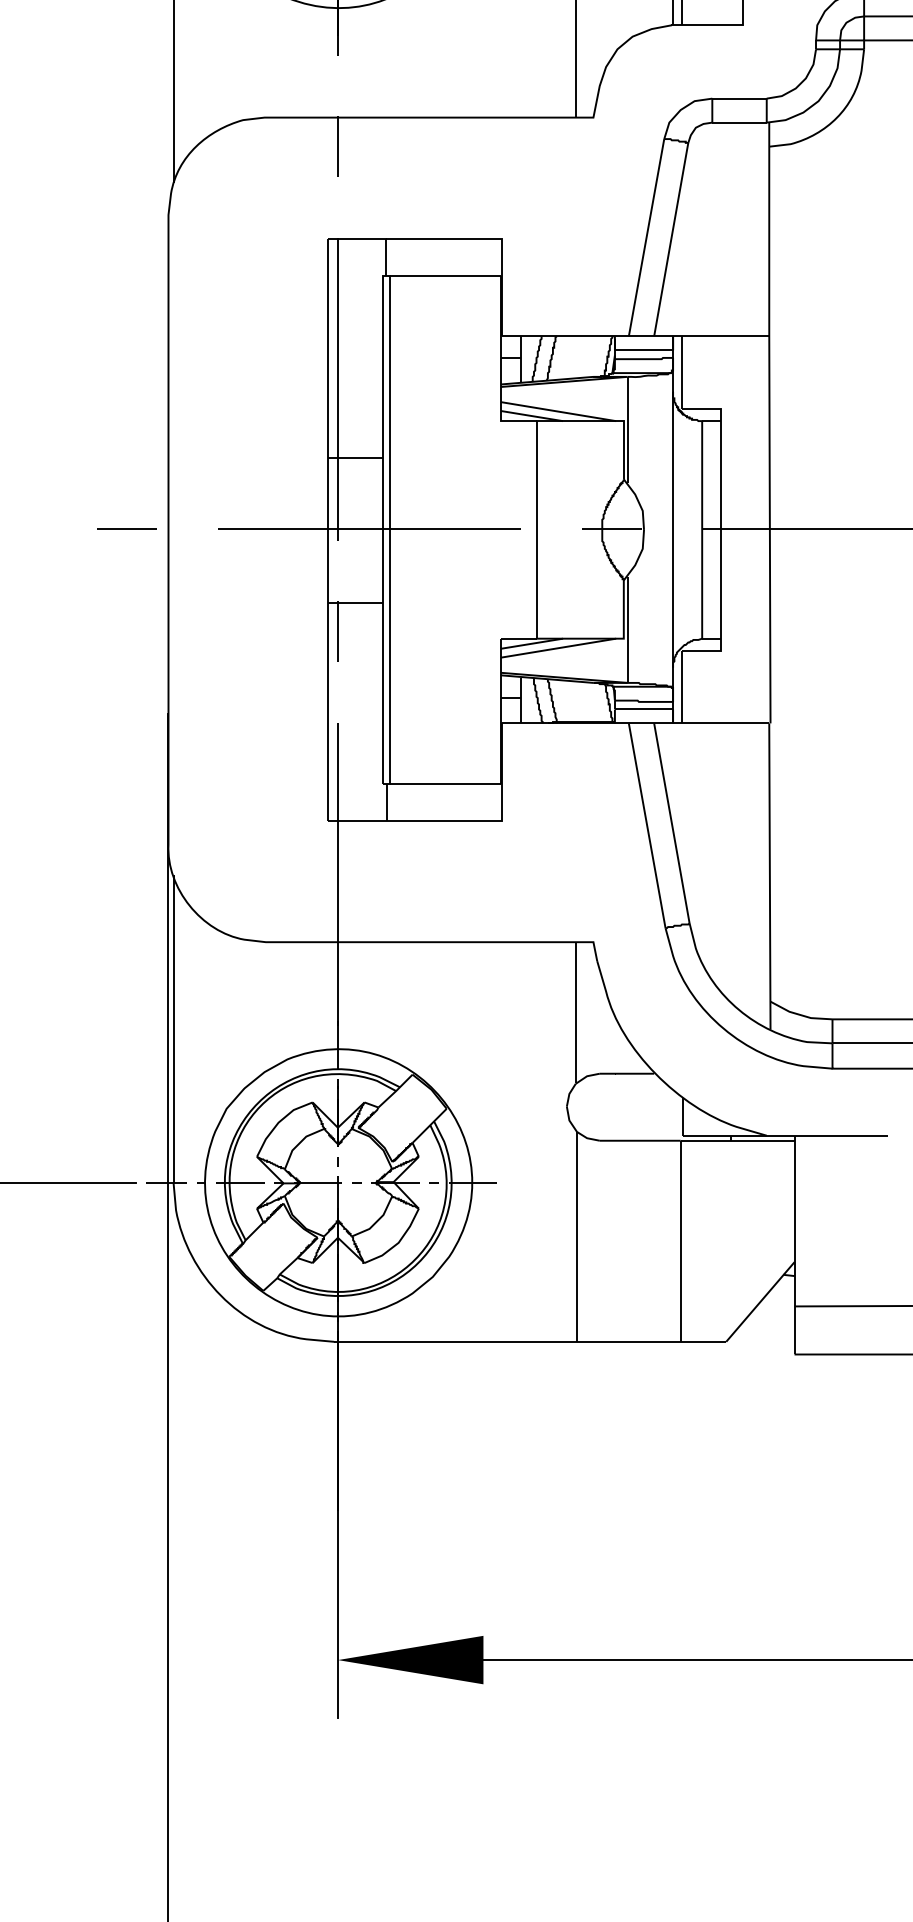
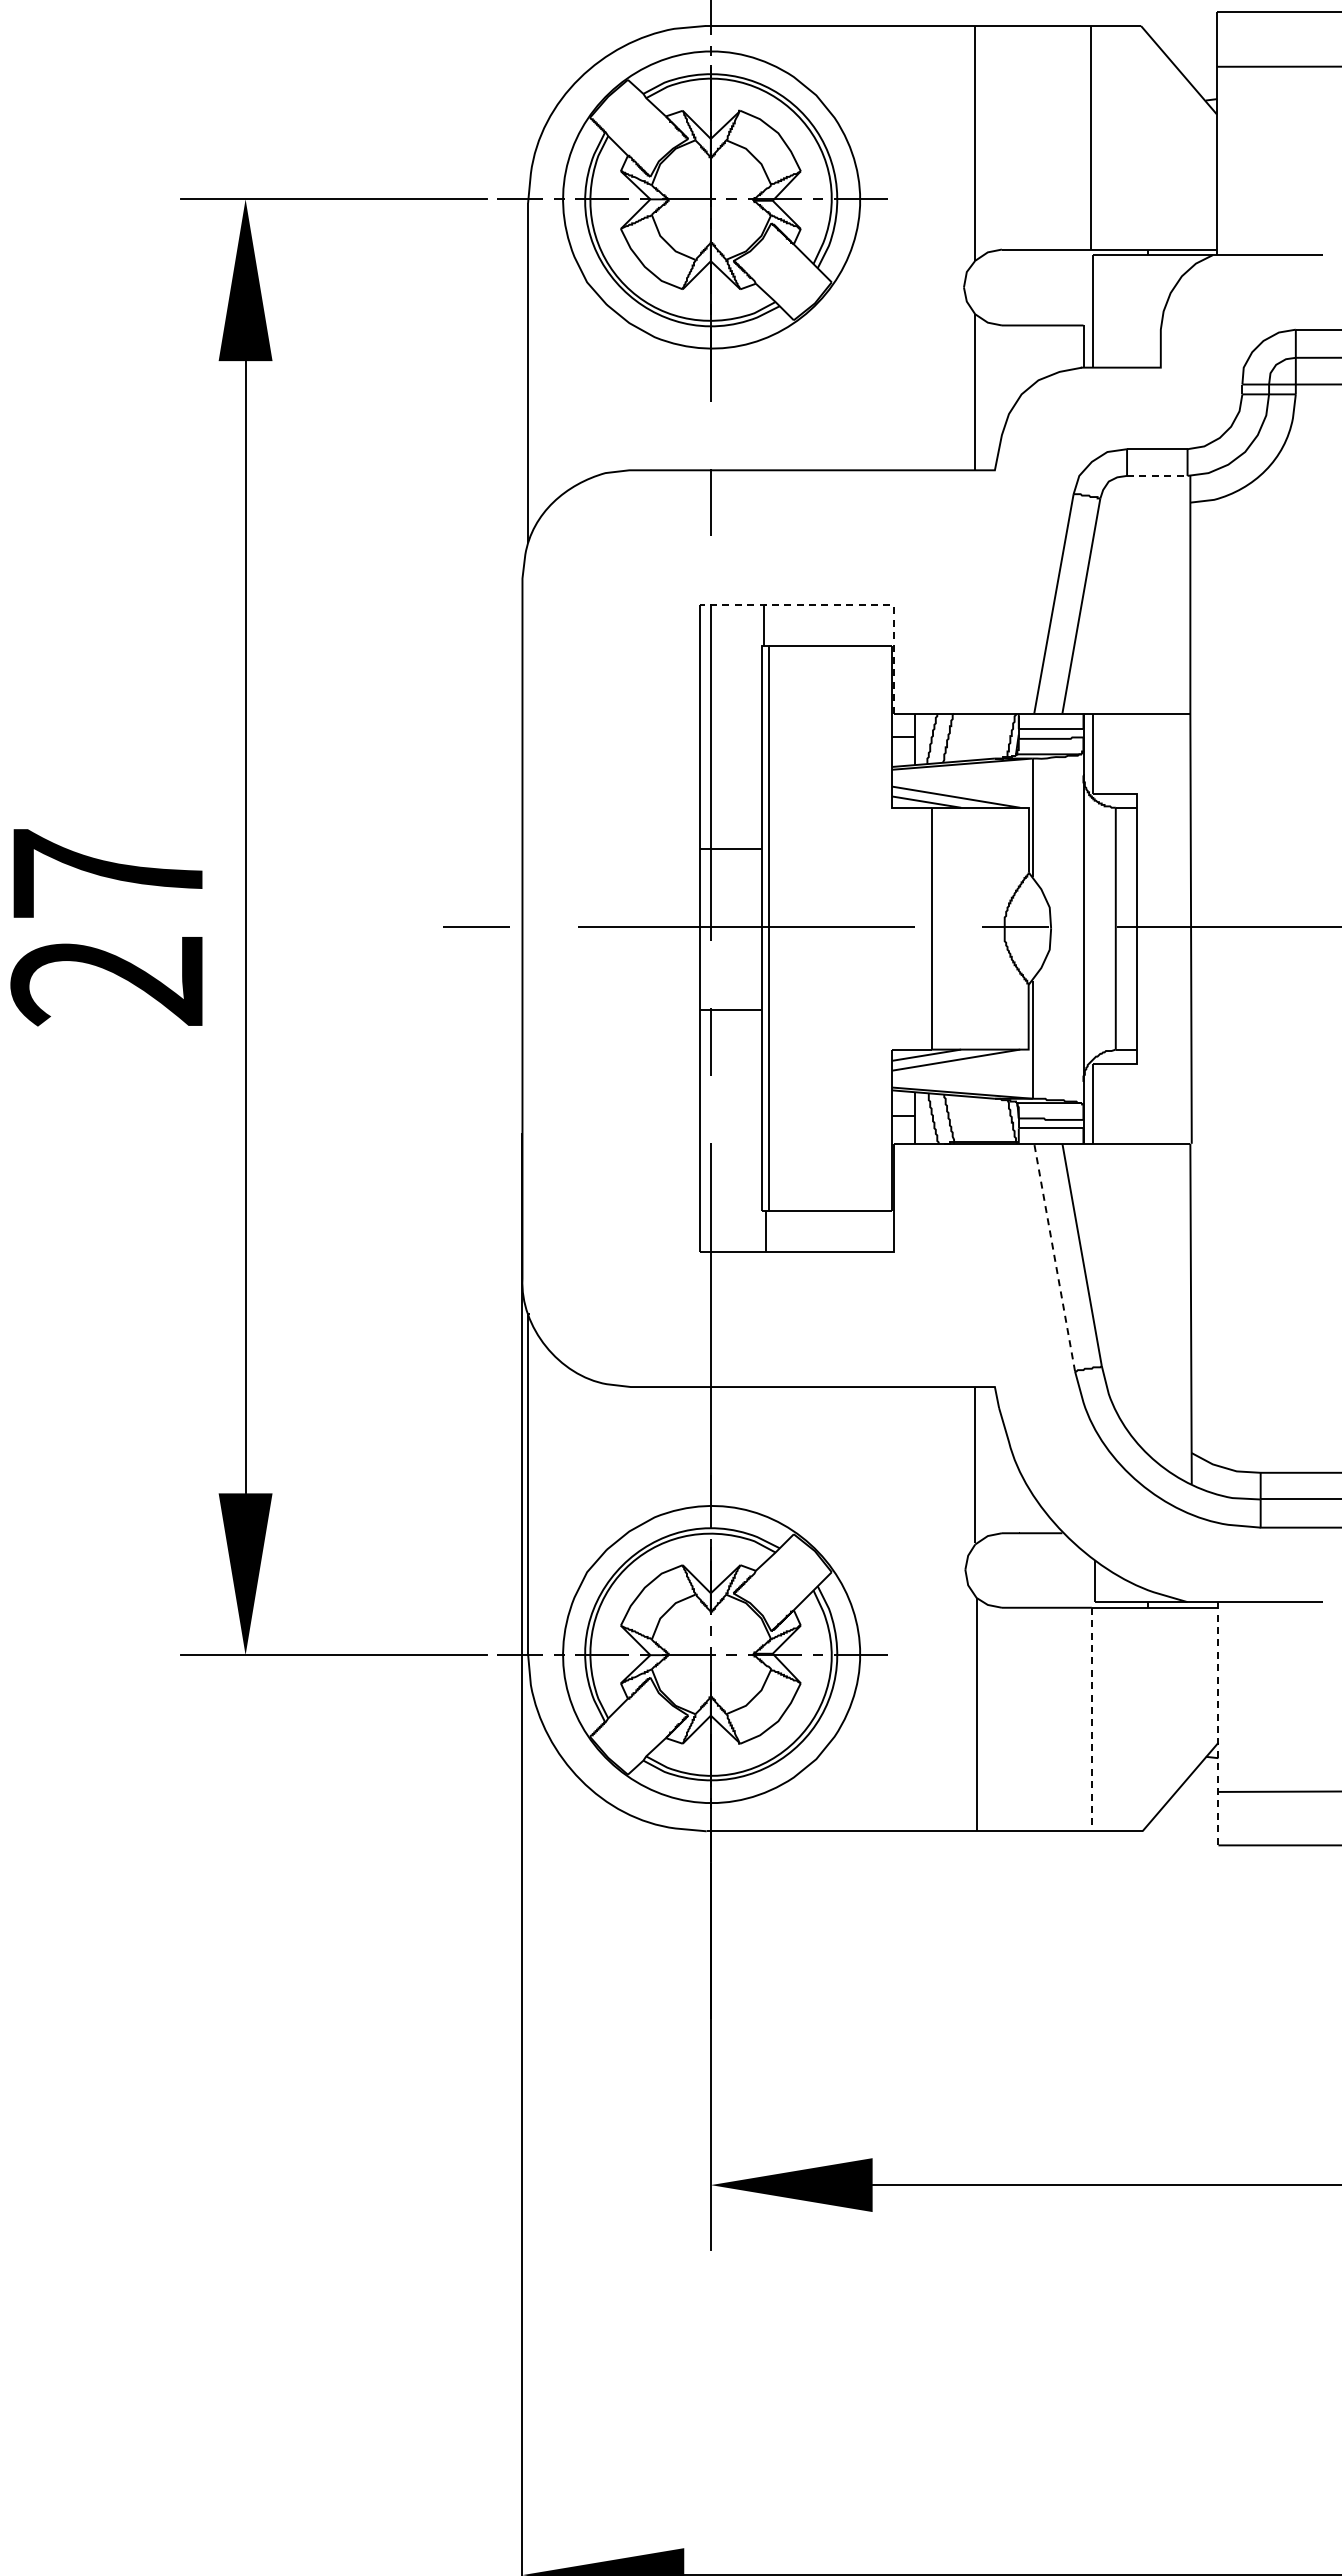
line: (739, 122) -> (1157, 475), solid -> dashed
line: (463, 239) -> (850, 605), solid -> dashed
line: (647, 825) -> (1054, 1257), solid -> dashed
line: (680, 1241) -> (1091, 1719), solid -> dashed
line: (794, 1244) -> (1218, 1723), solid -> dashed

